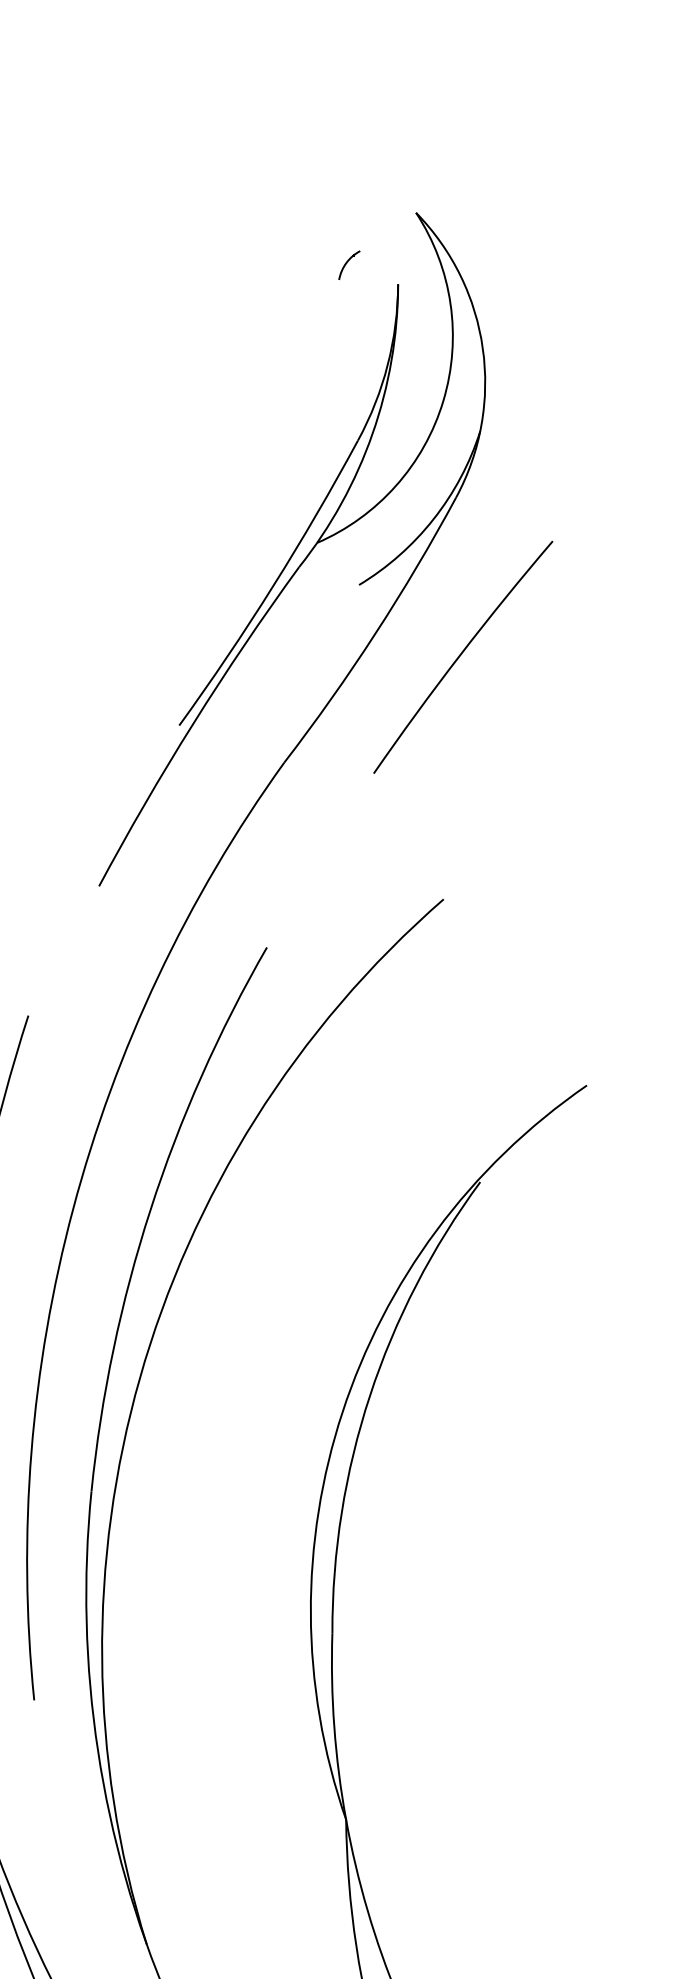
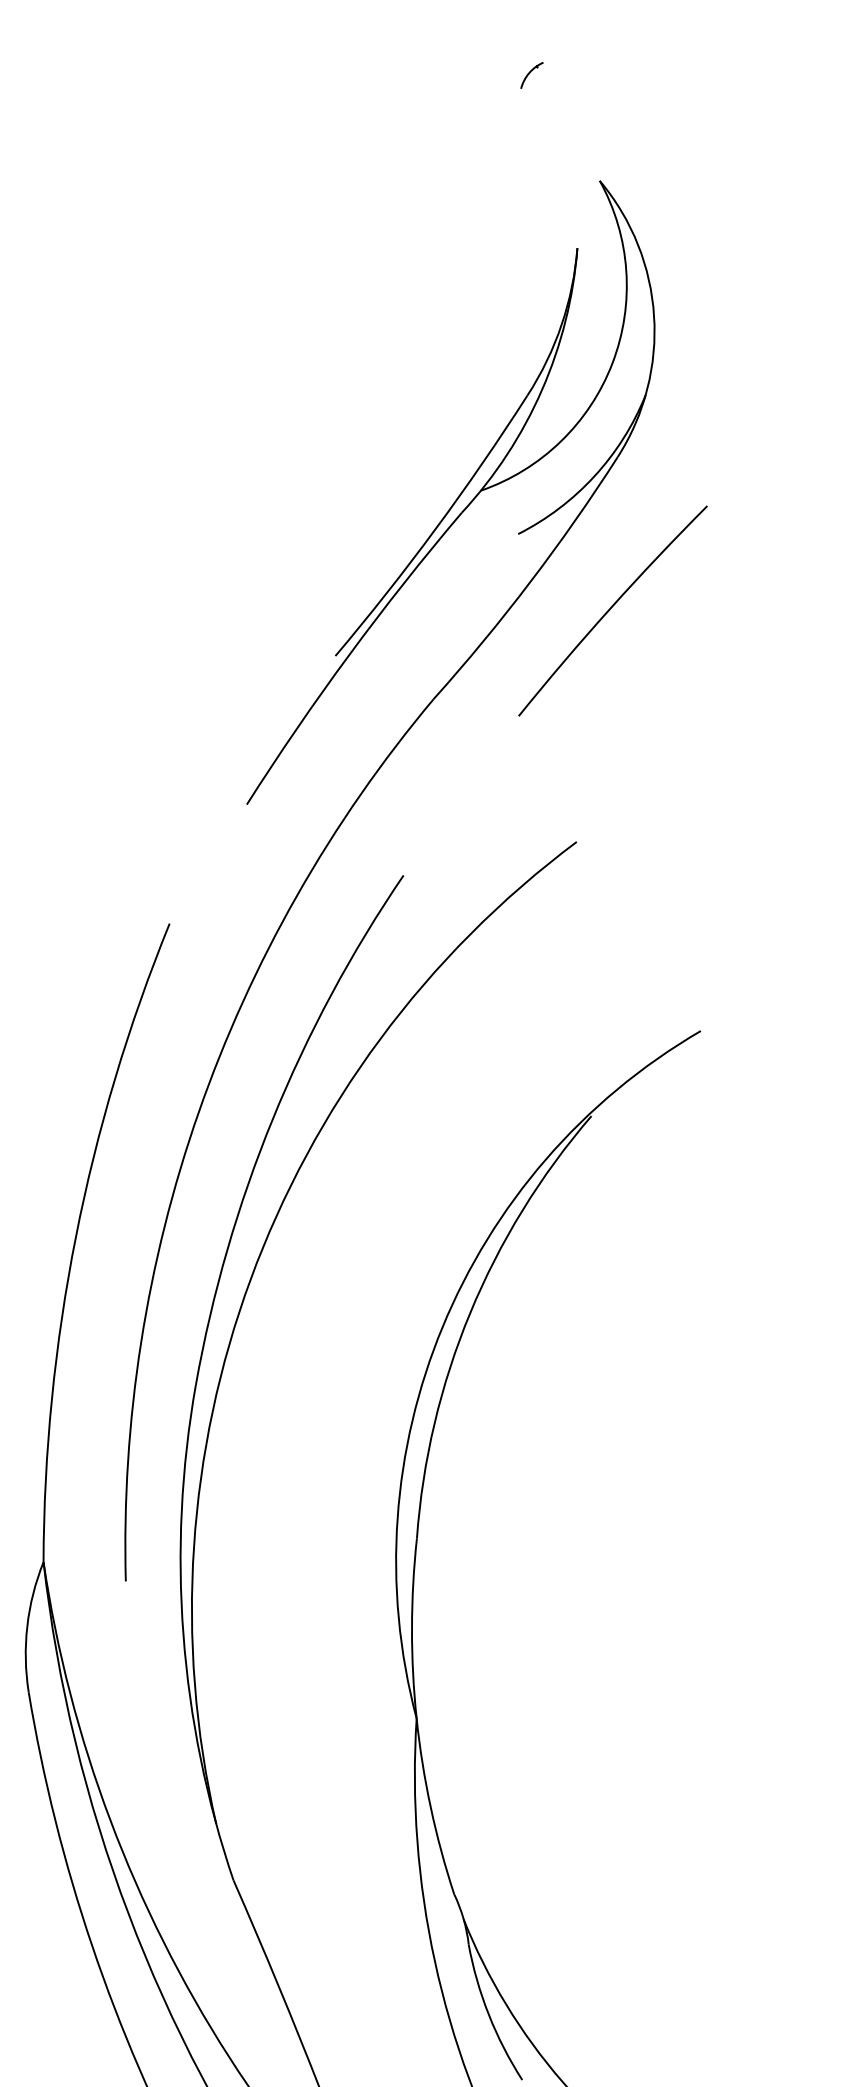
part: (348, 265) -> (531, 75), moved

